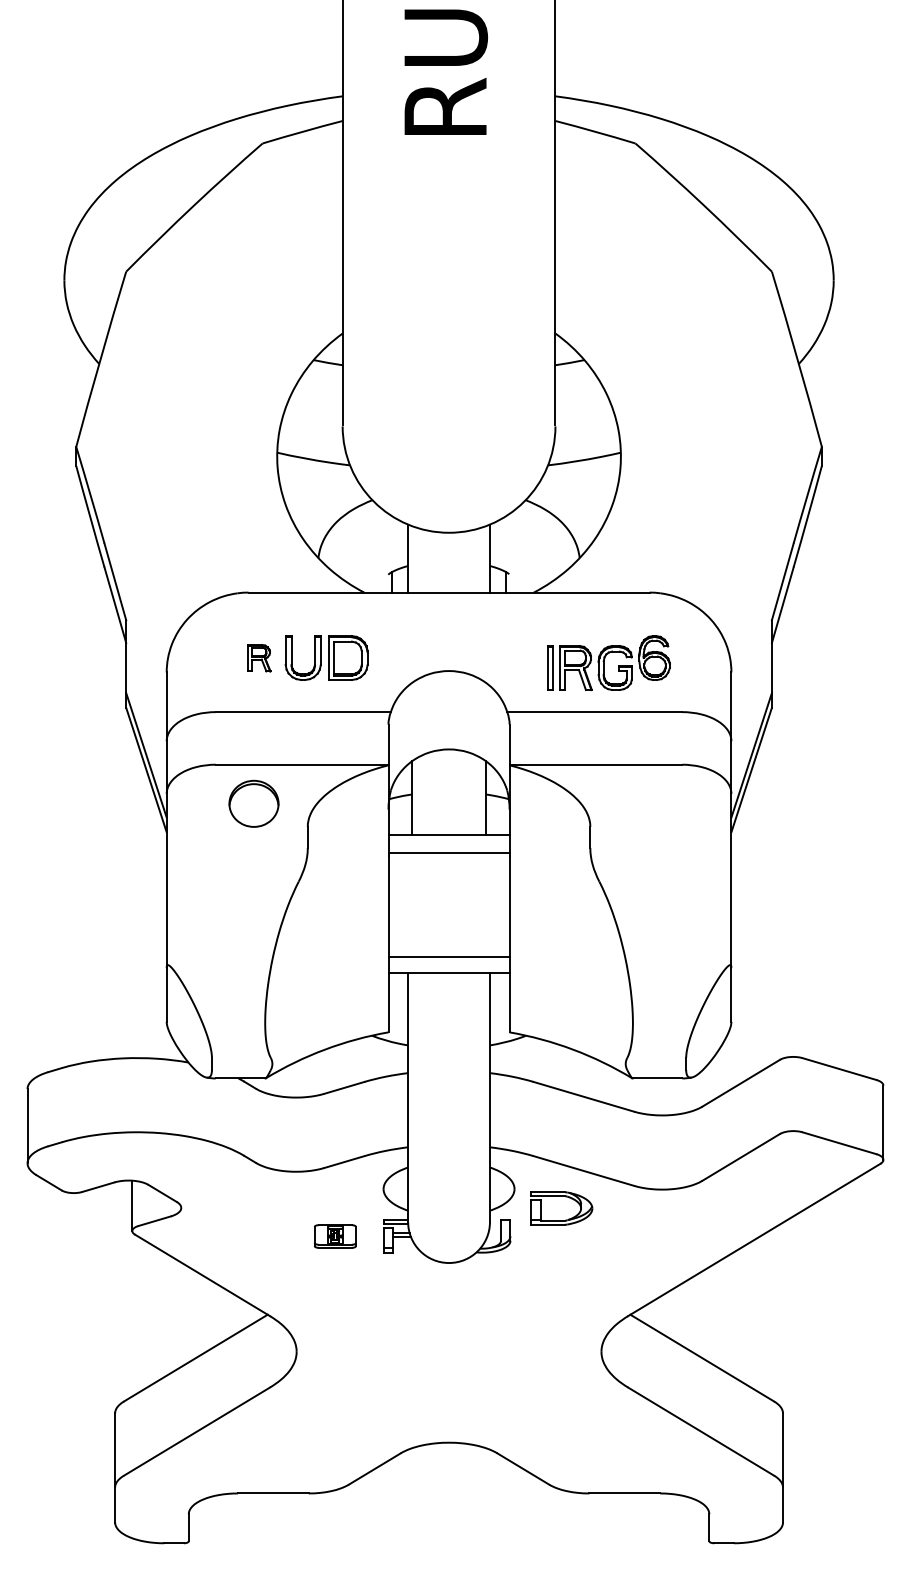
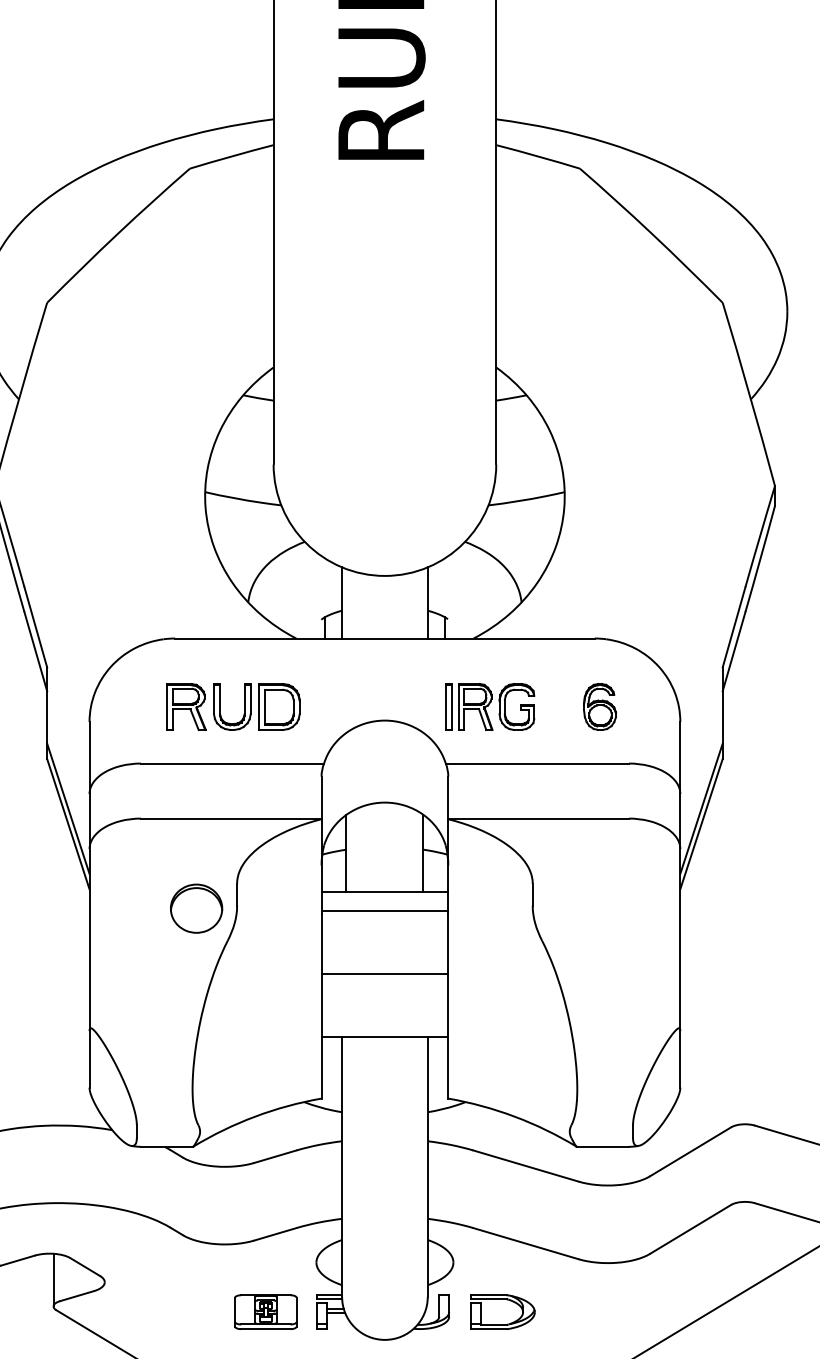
part: (259, 658) -> (186, 707), size x1.67
part: (589, 668) -> (490, 707), moved
part: (253, 803) -> (196, 908), moved
line: (448, 957) -> (384, 974), moved
part: (565, 1197) -> (506, 1300), moved
part: (335, 1236) -> (266, 1312), size x1.43

